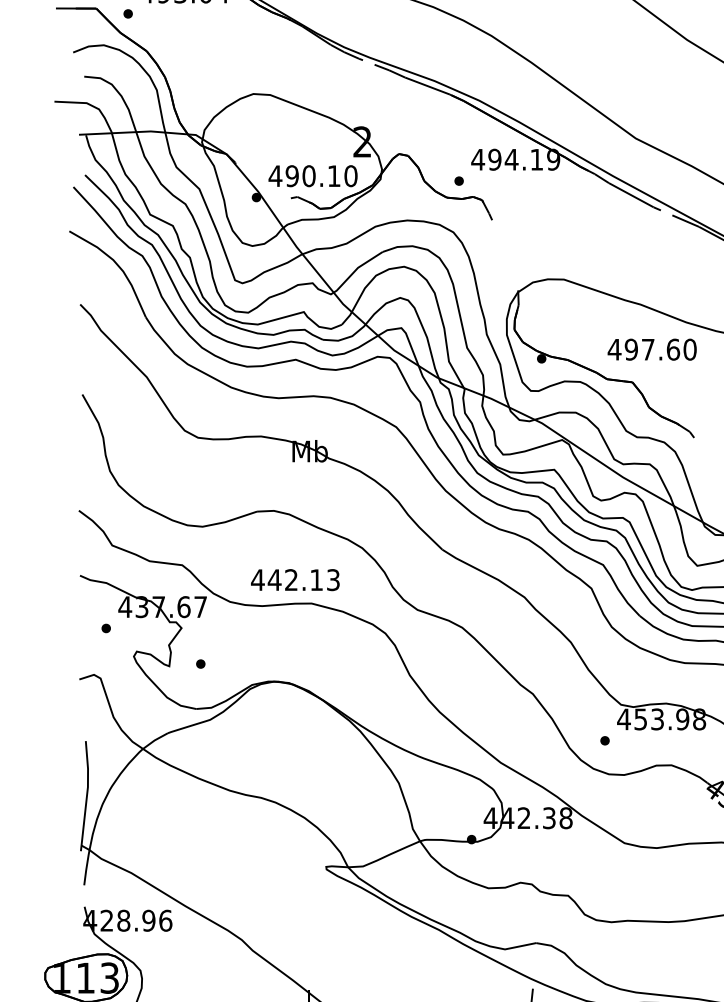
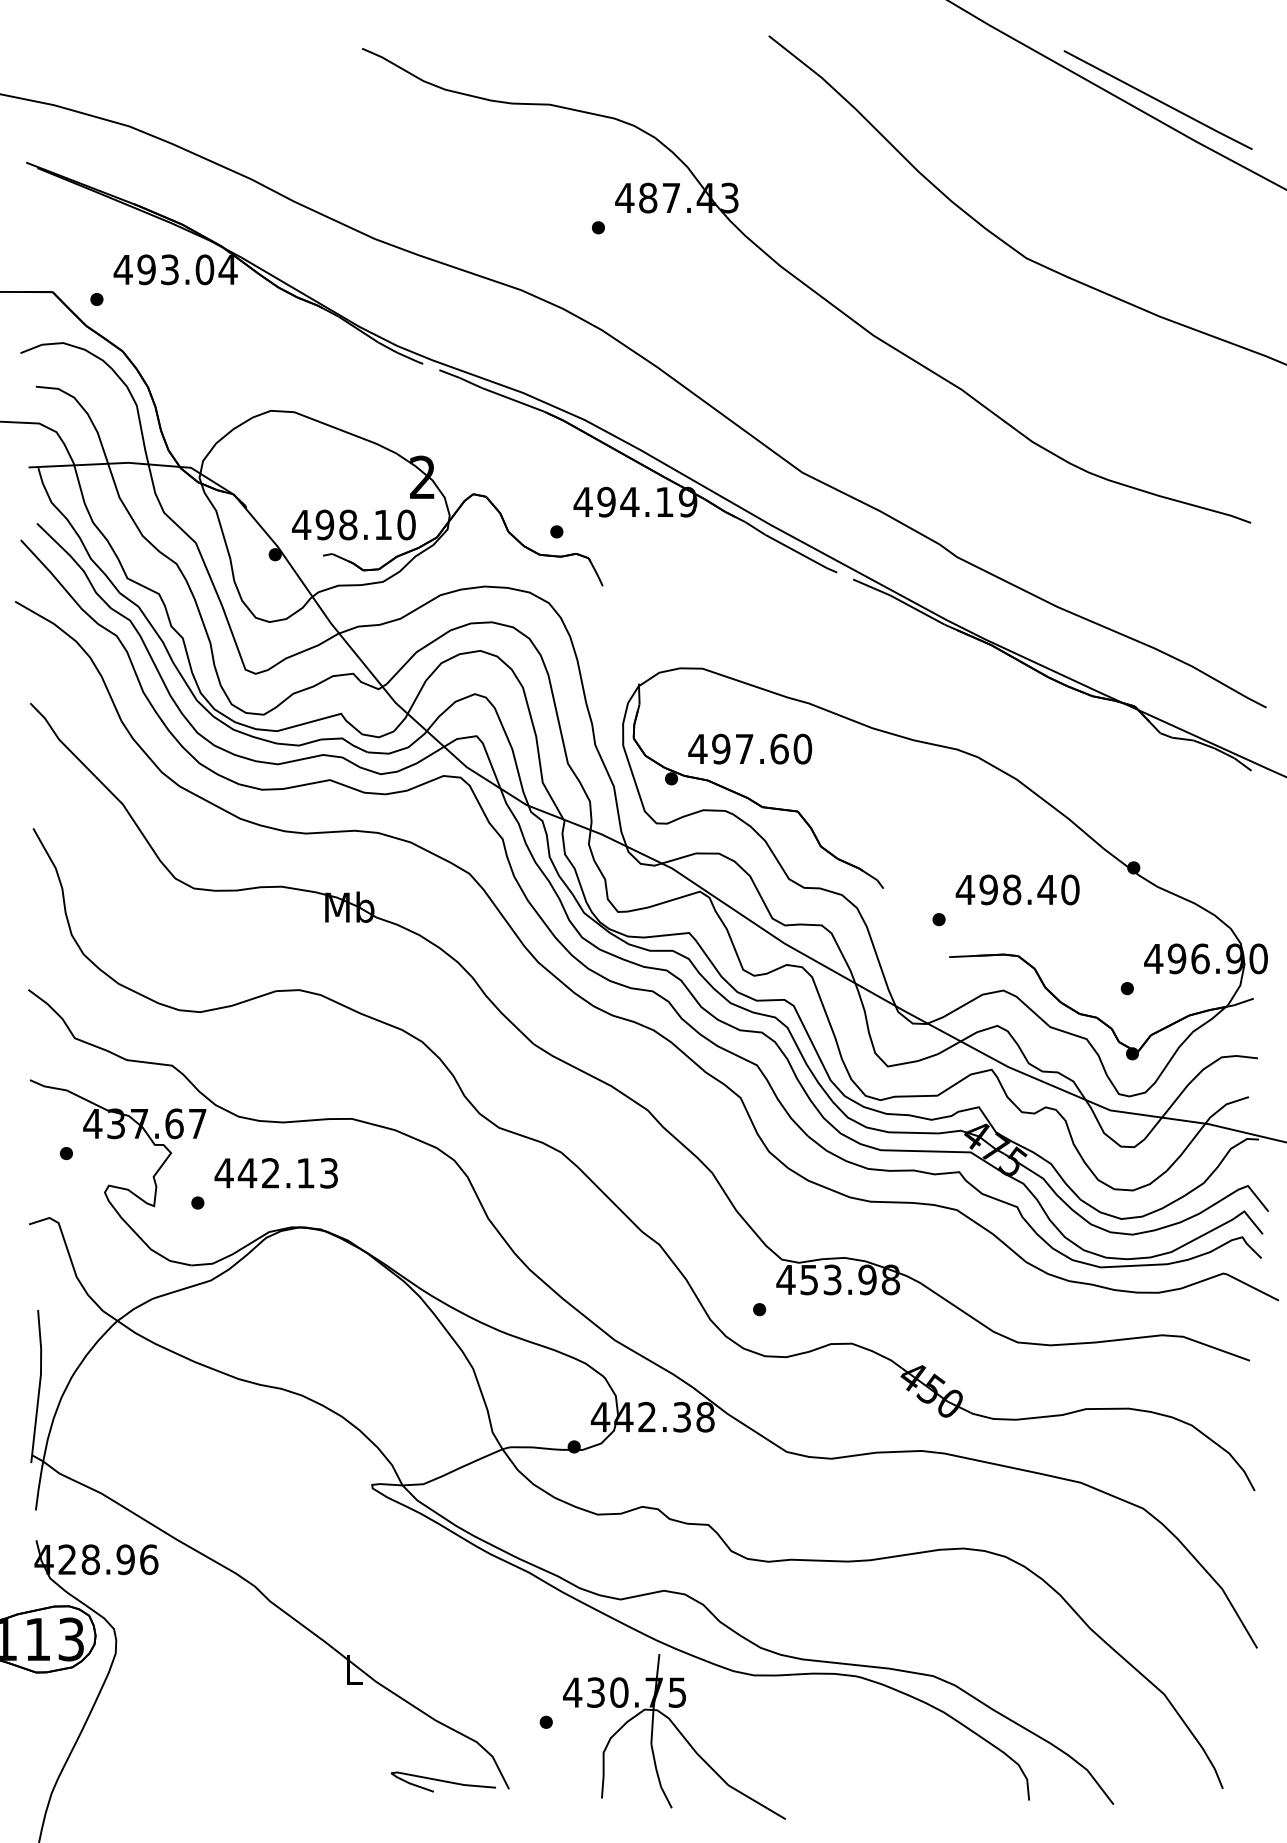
text: (309, 176) -> (348, 525), 490.10 -> 498.10
text: (652, 349) -> (750, 748), moved
text: (294, 580) -> (275, 1173), moved

